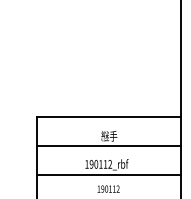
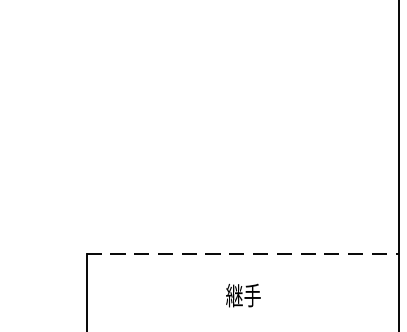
line: (109, 116) -> (243, 252), solid -> dashed
line: (108, 145) -> (241, 315), removed

